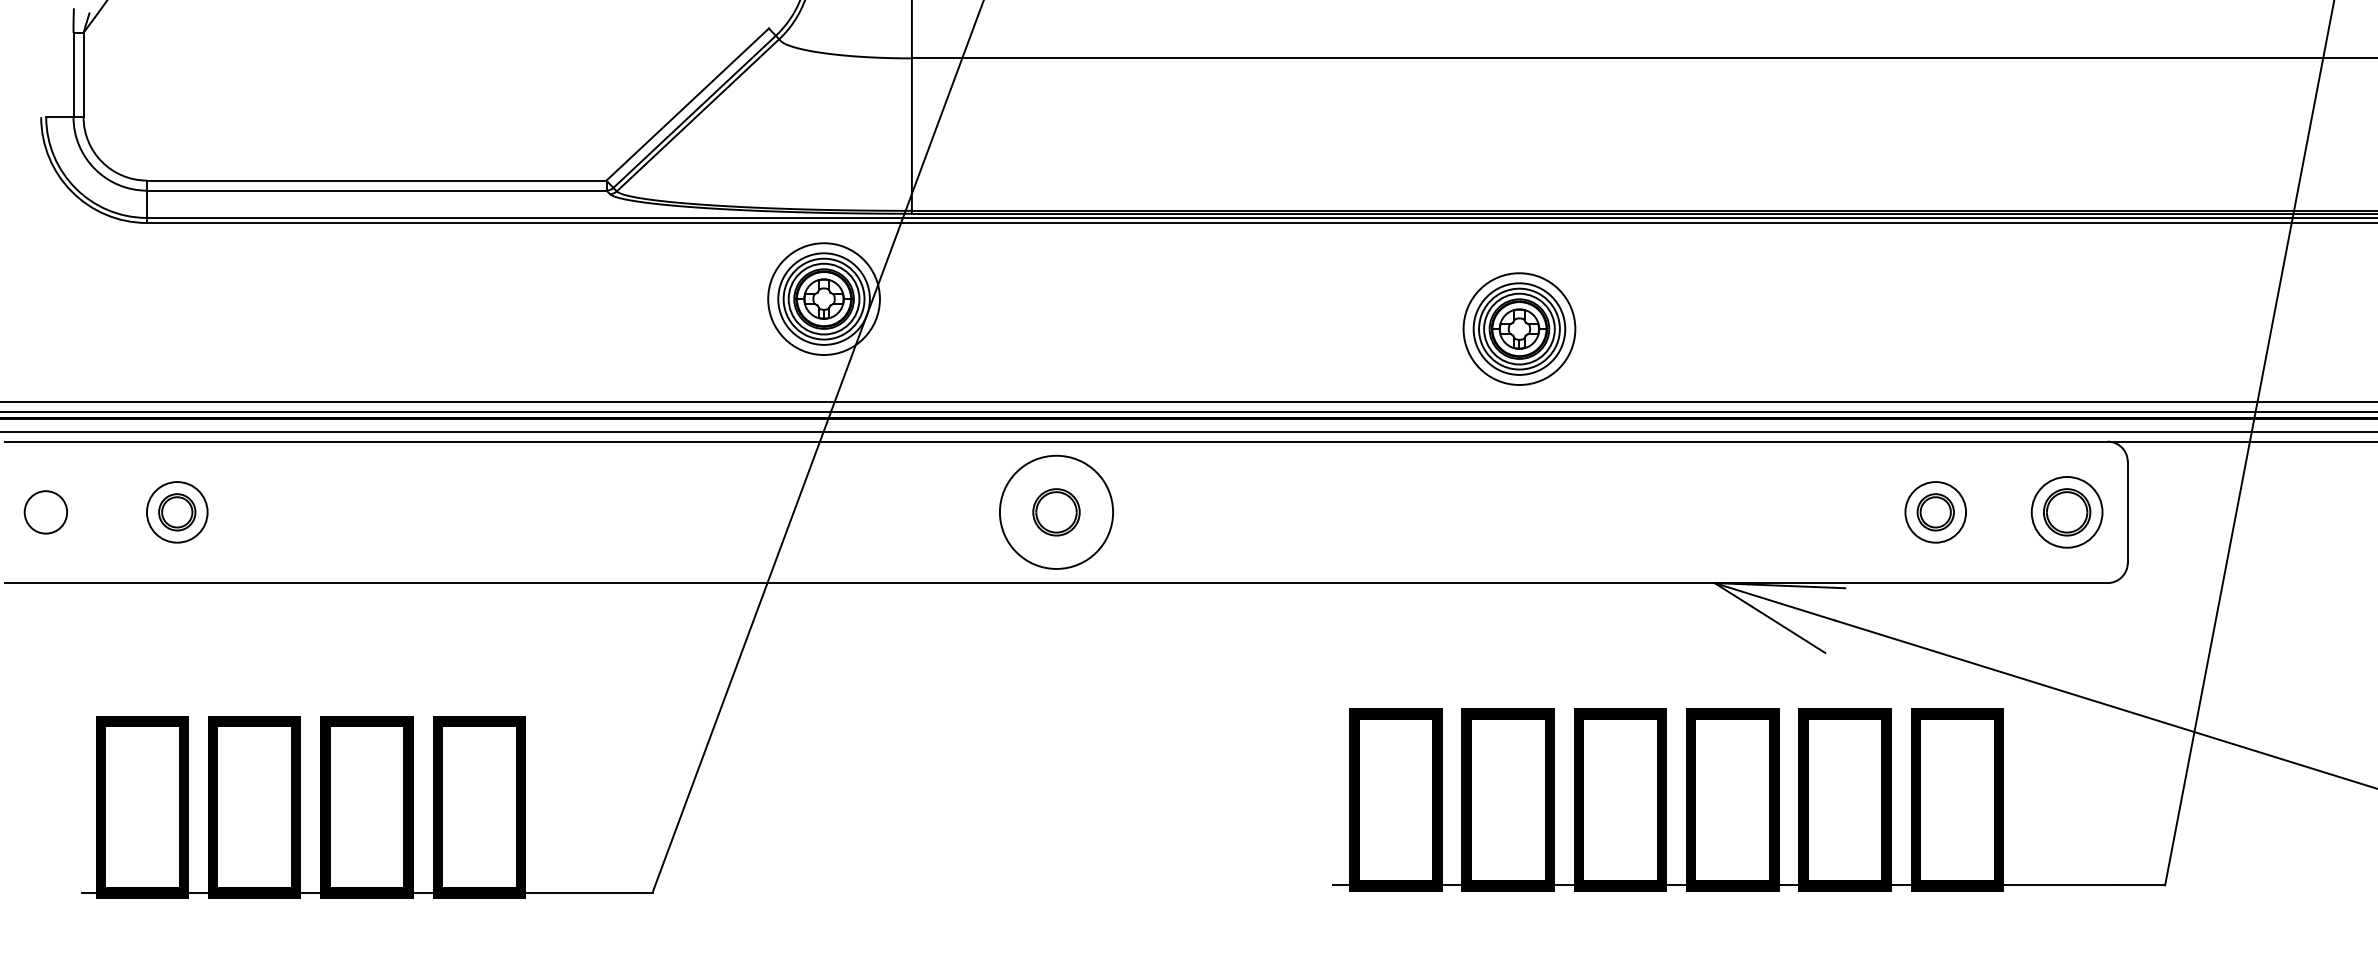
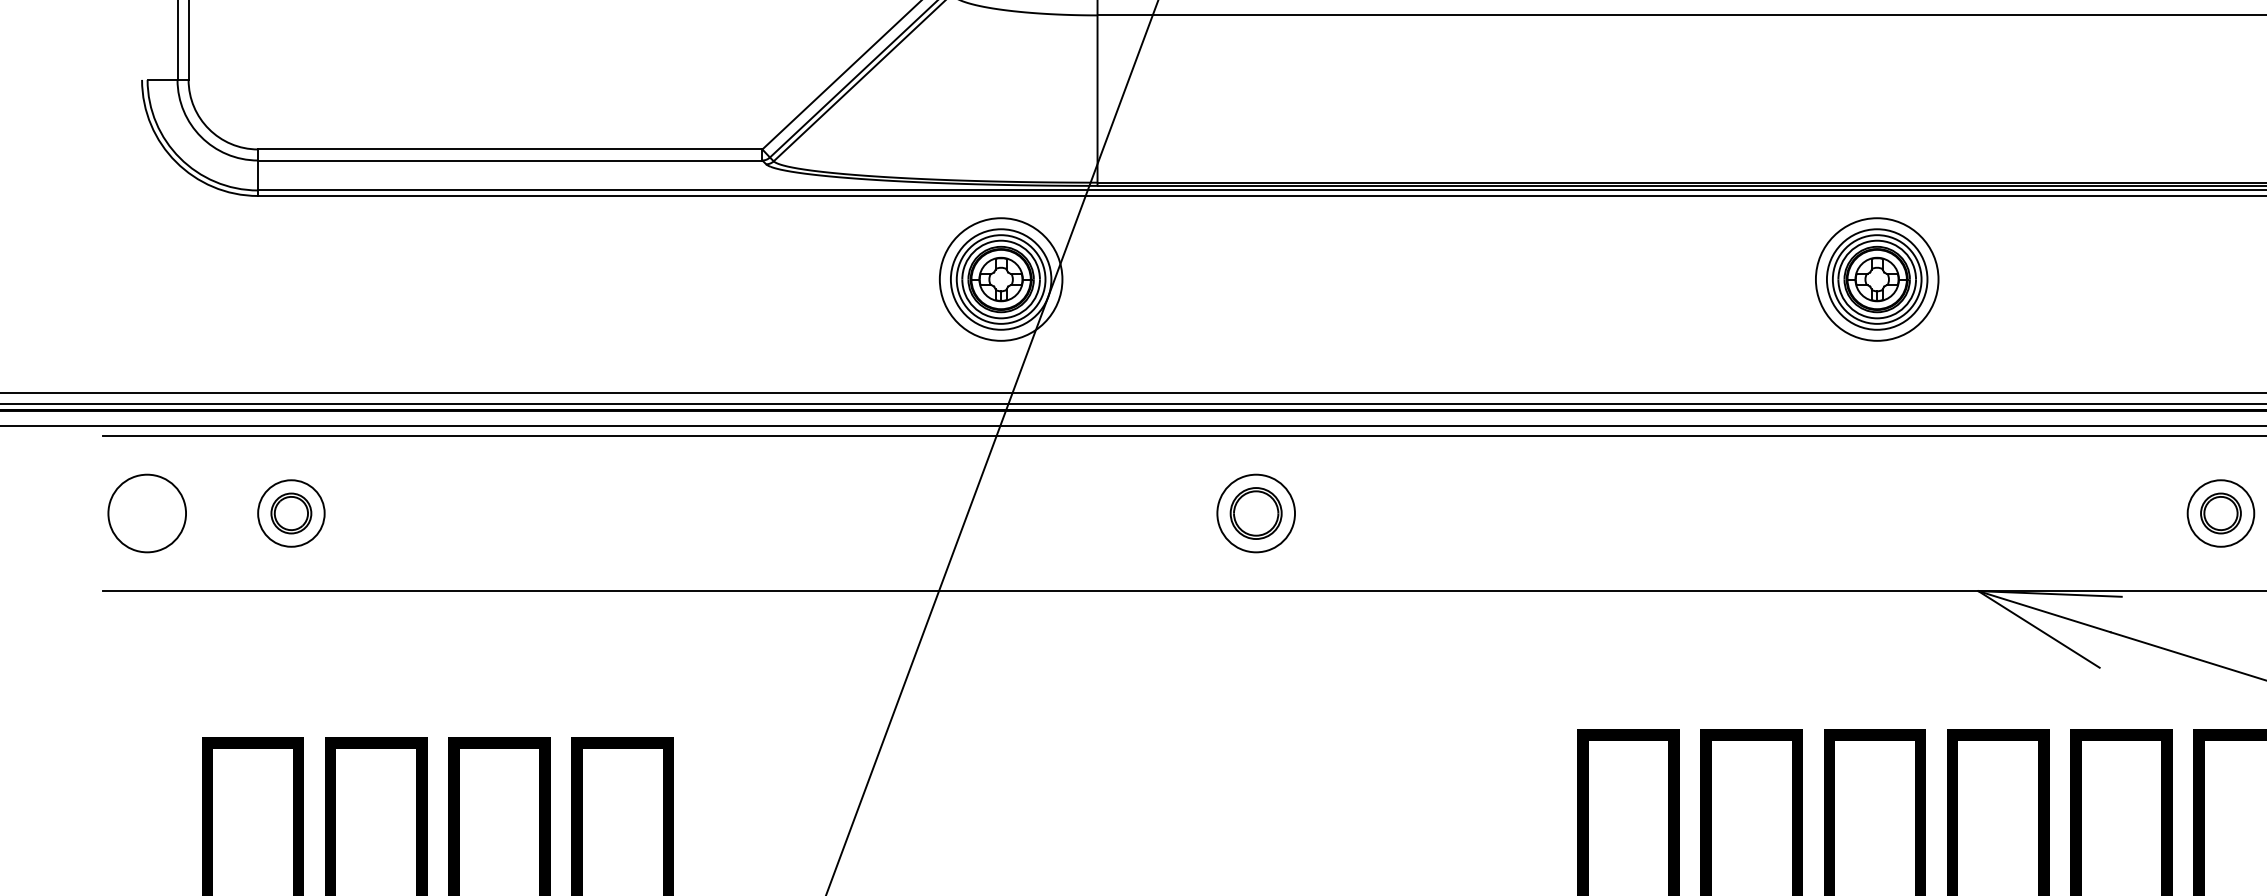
part: (1519, 328) -> (1877, 278), moved
circle: (45, 512) -> (146, 513), size x1.67
circle: (1056, 512) -> (1256, 513), size x0.62

